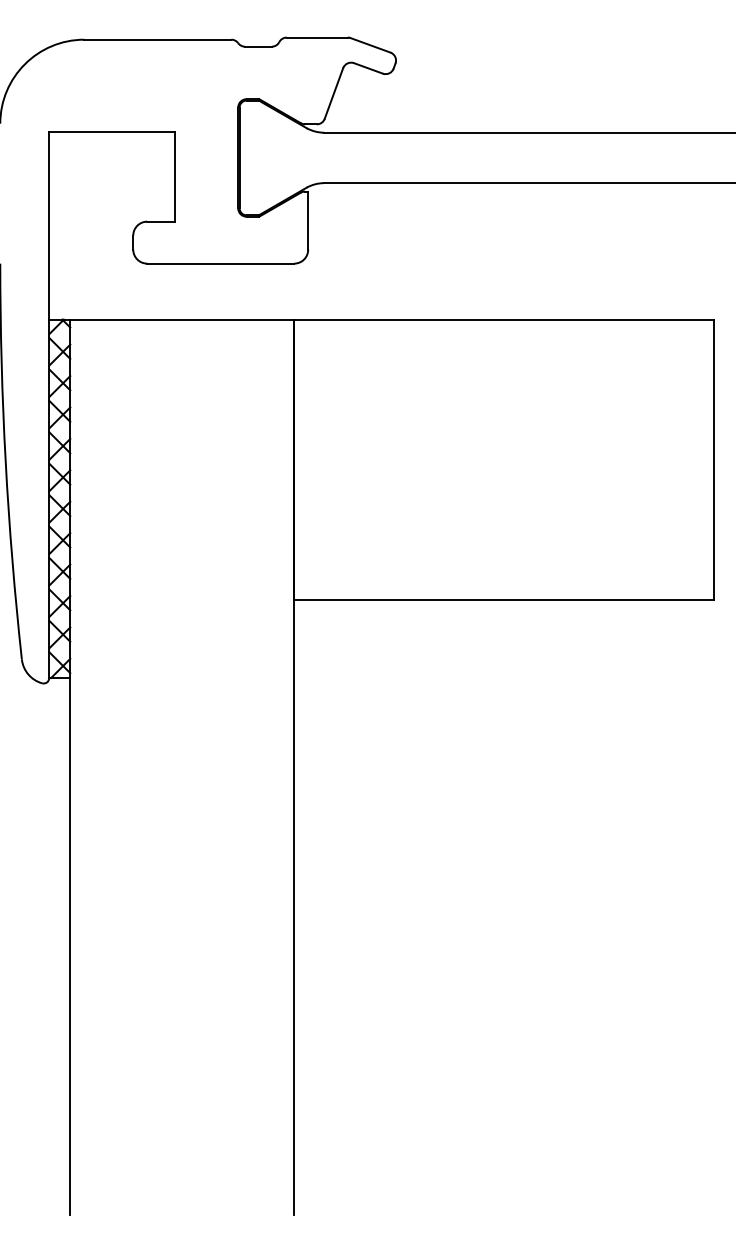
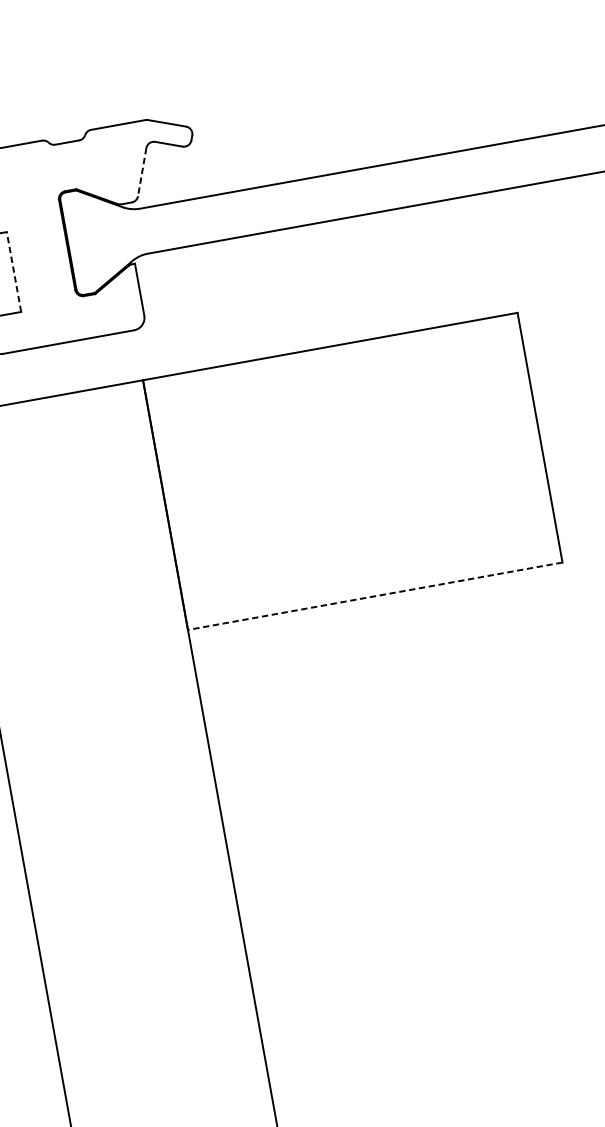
line: (333, 93) -> (141, 172), solid -> dashed
line: (175, 176) -> (14, 271), solid -> dashed
line: (504, 599) -> (375, 596), solid -> dashed

